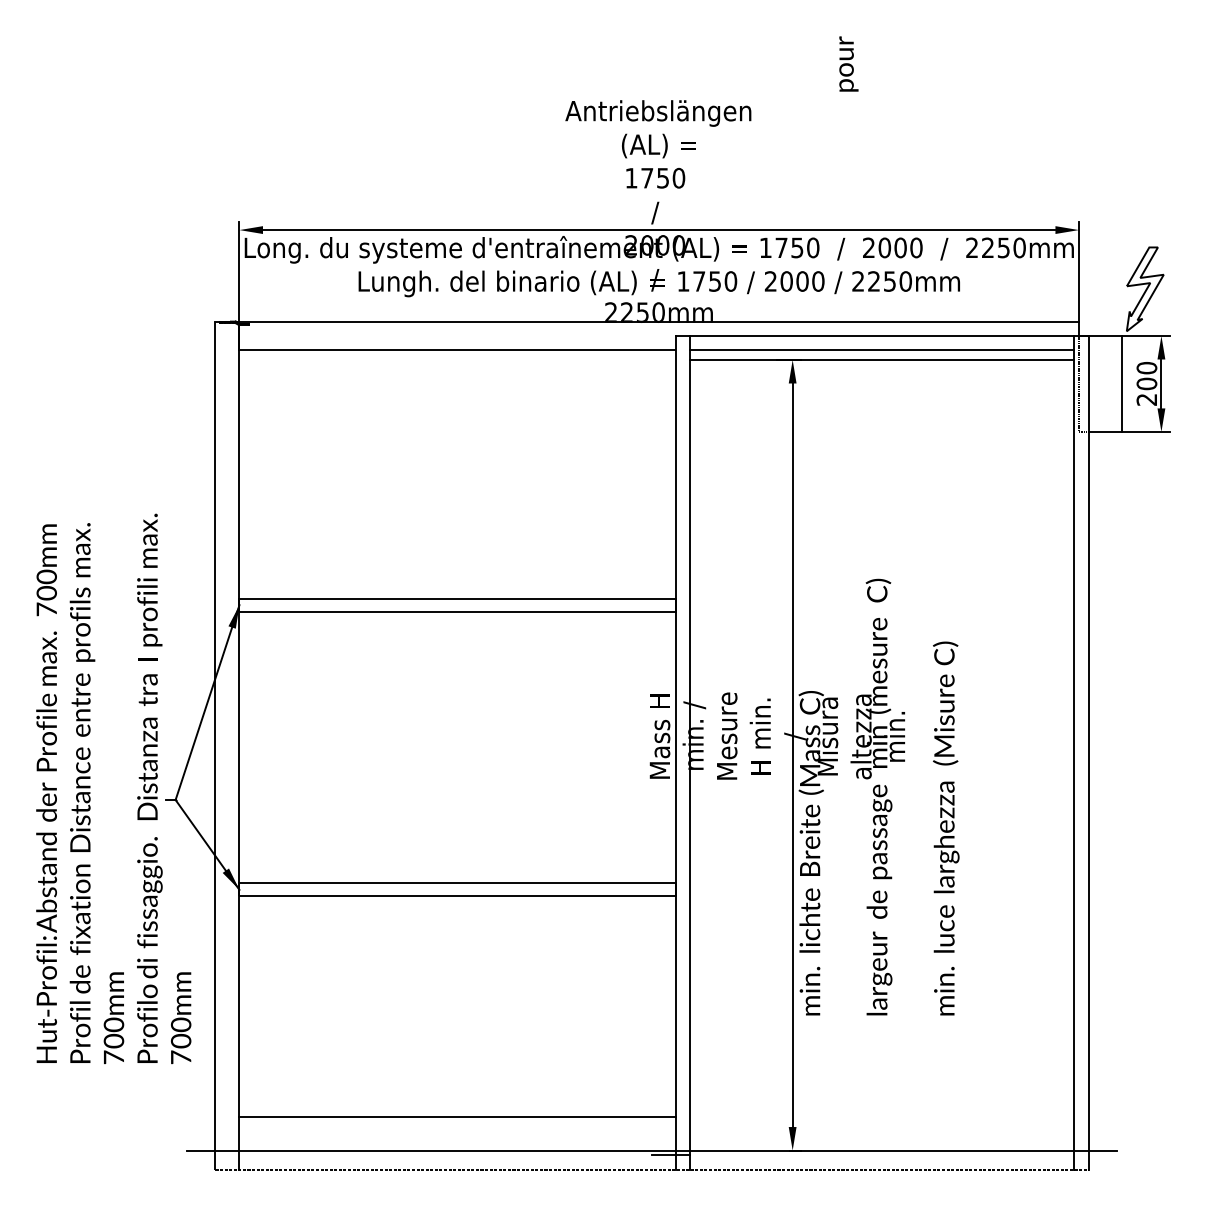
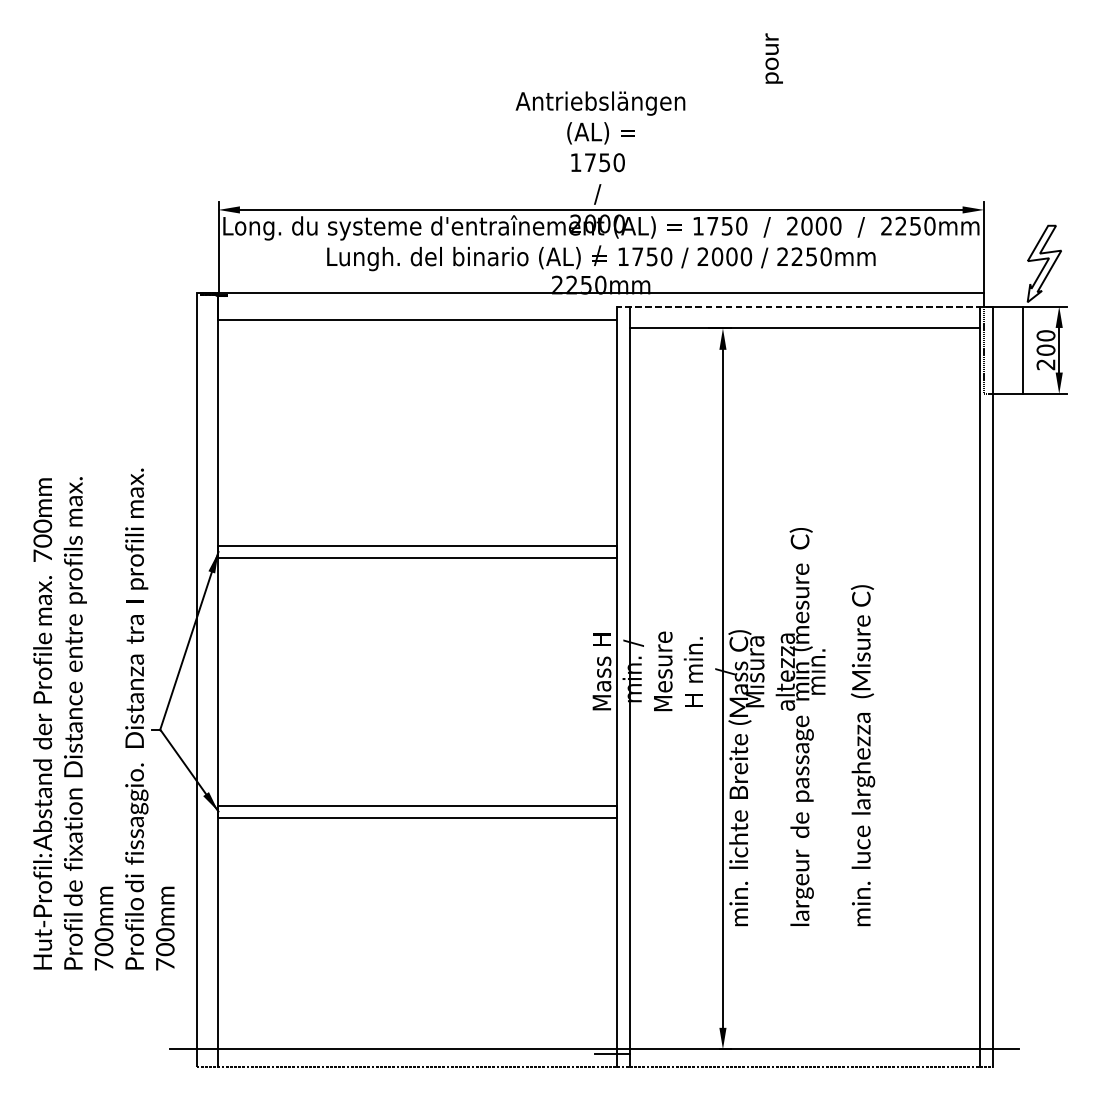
line: (881, 336) -> (803, 306), solid -> dashed
line: (882, 350) -> (804, 319), removed
line: (457, 1116) -> (417, 1018), removed

